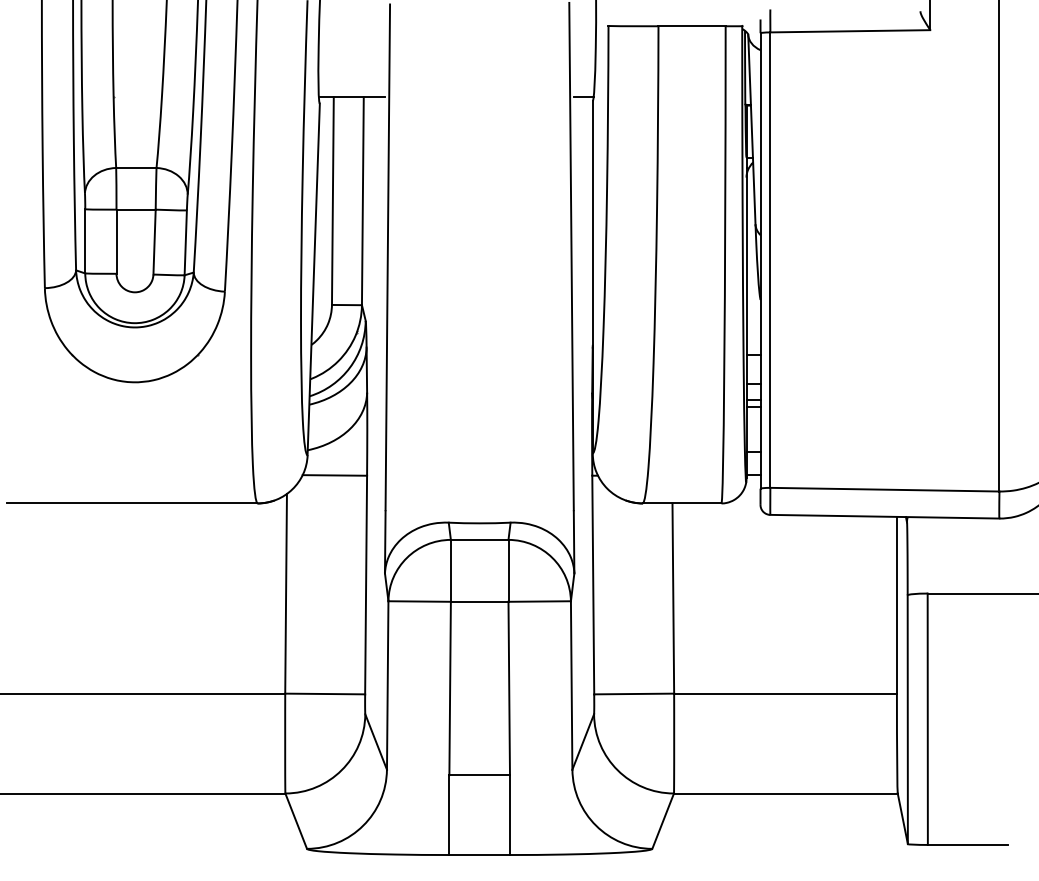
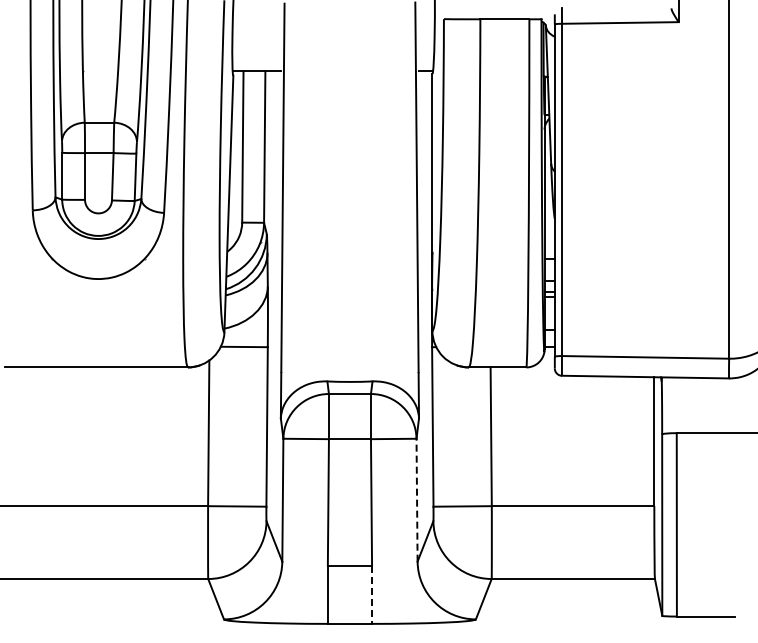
line: (572, 684) -> (417, 499), solid -> dashed
line: (510, 816) -> (372, 595), solid -> dashed

